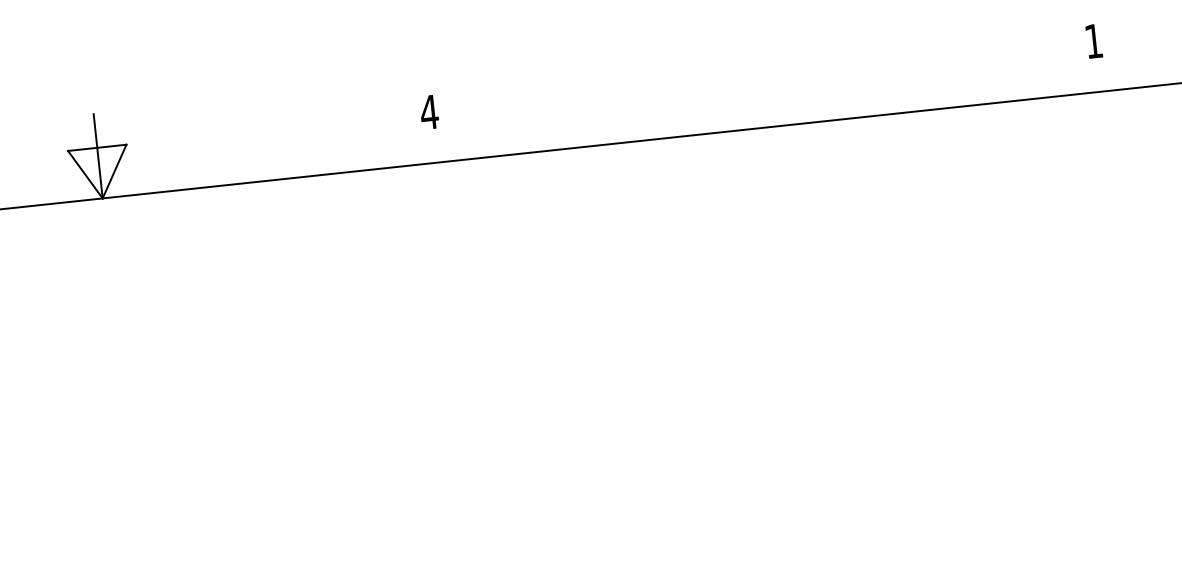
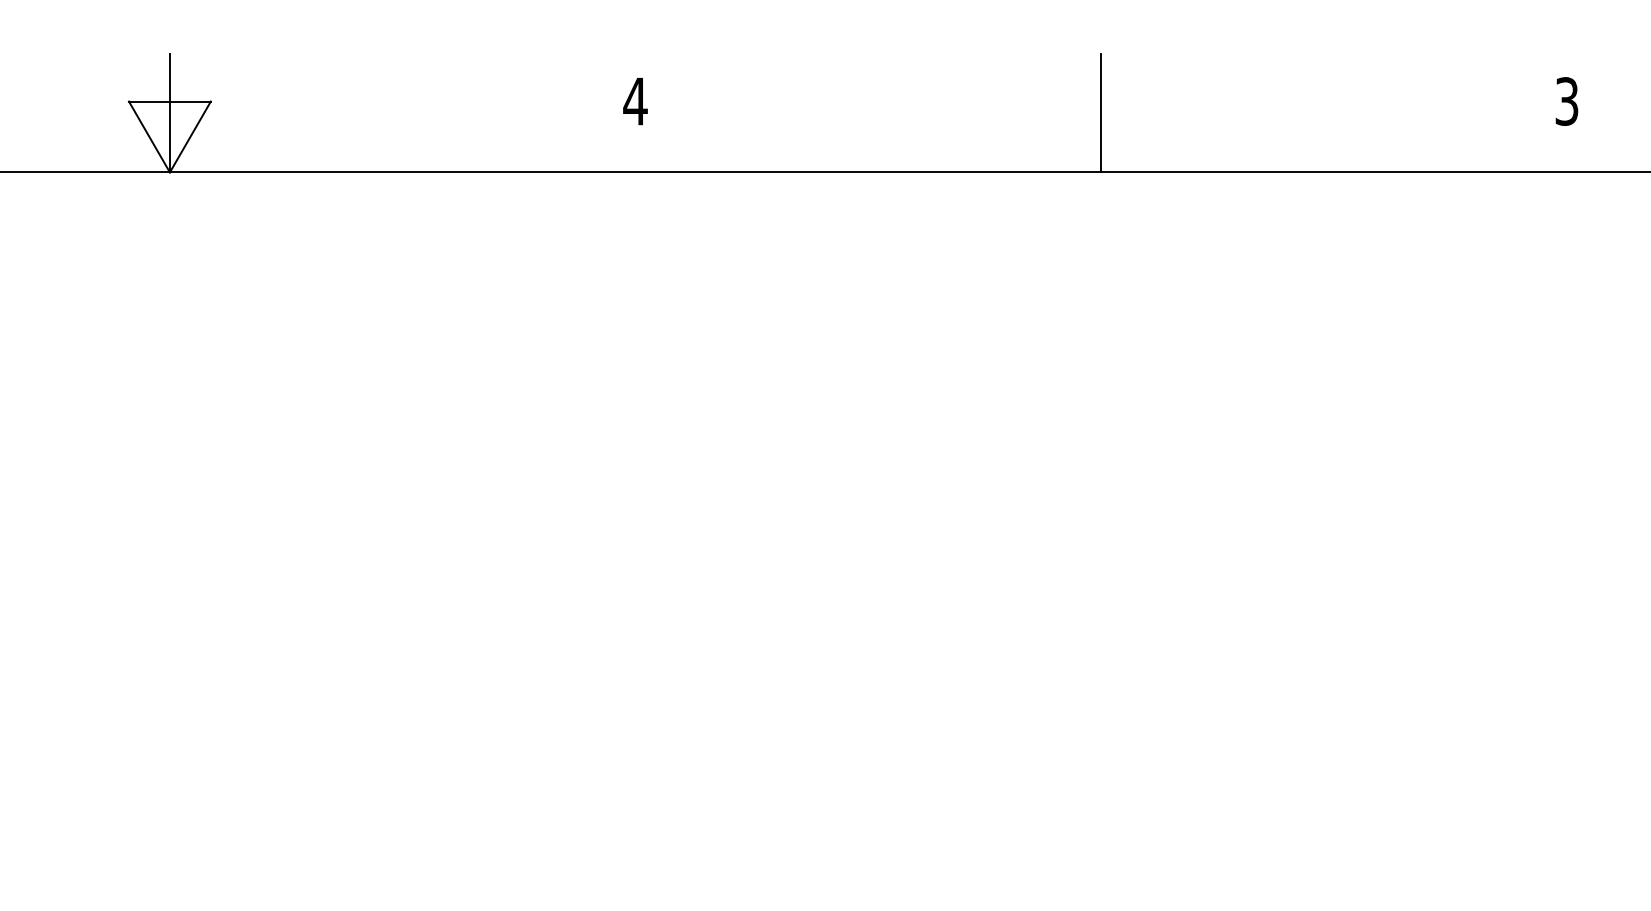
text: (1093, 41) -> (1566, 101), 1 -> 3
line: (762, 85) -> (1101, 113), added

